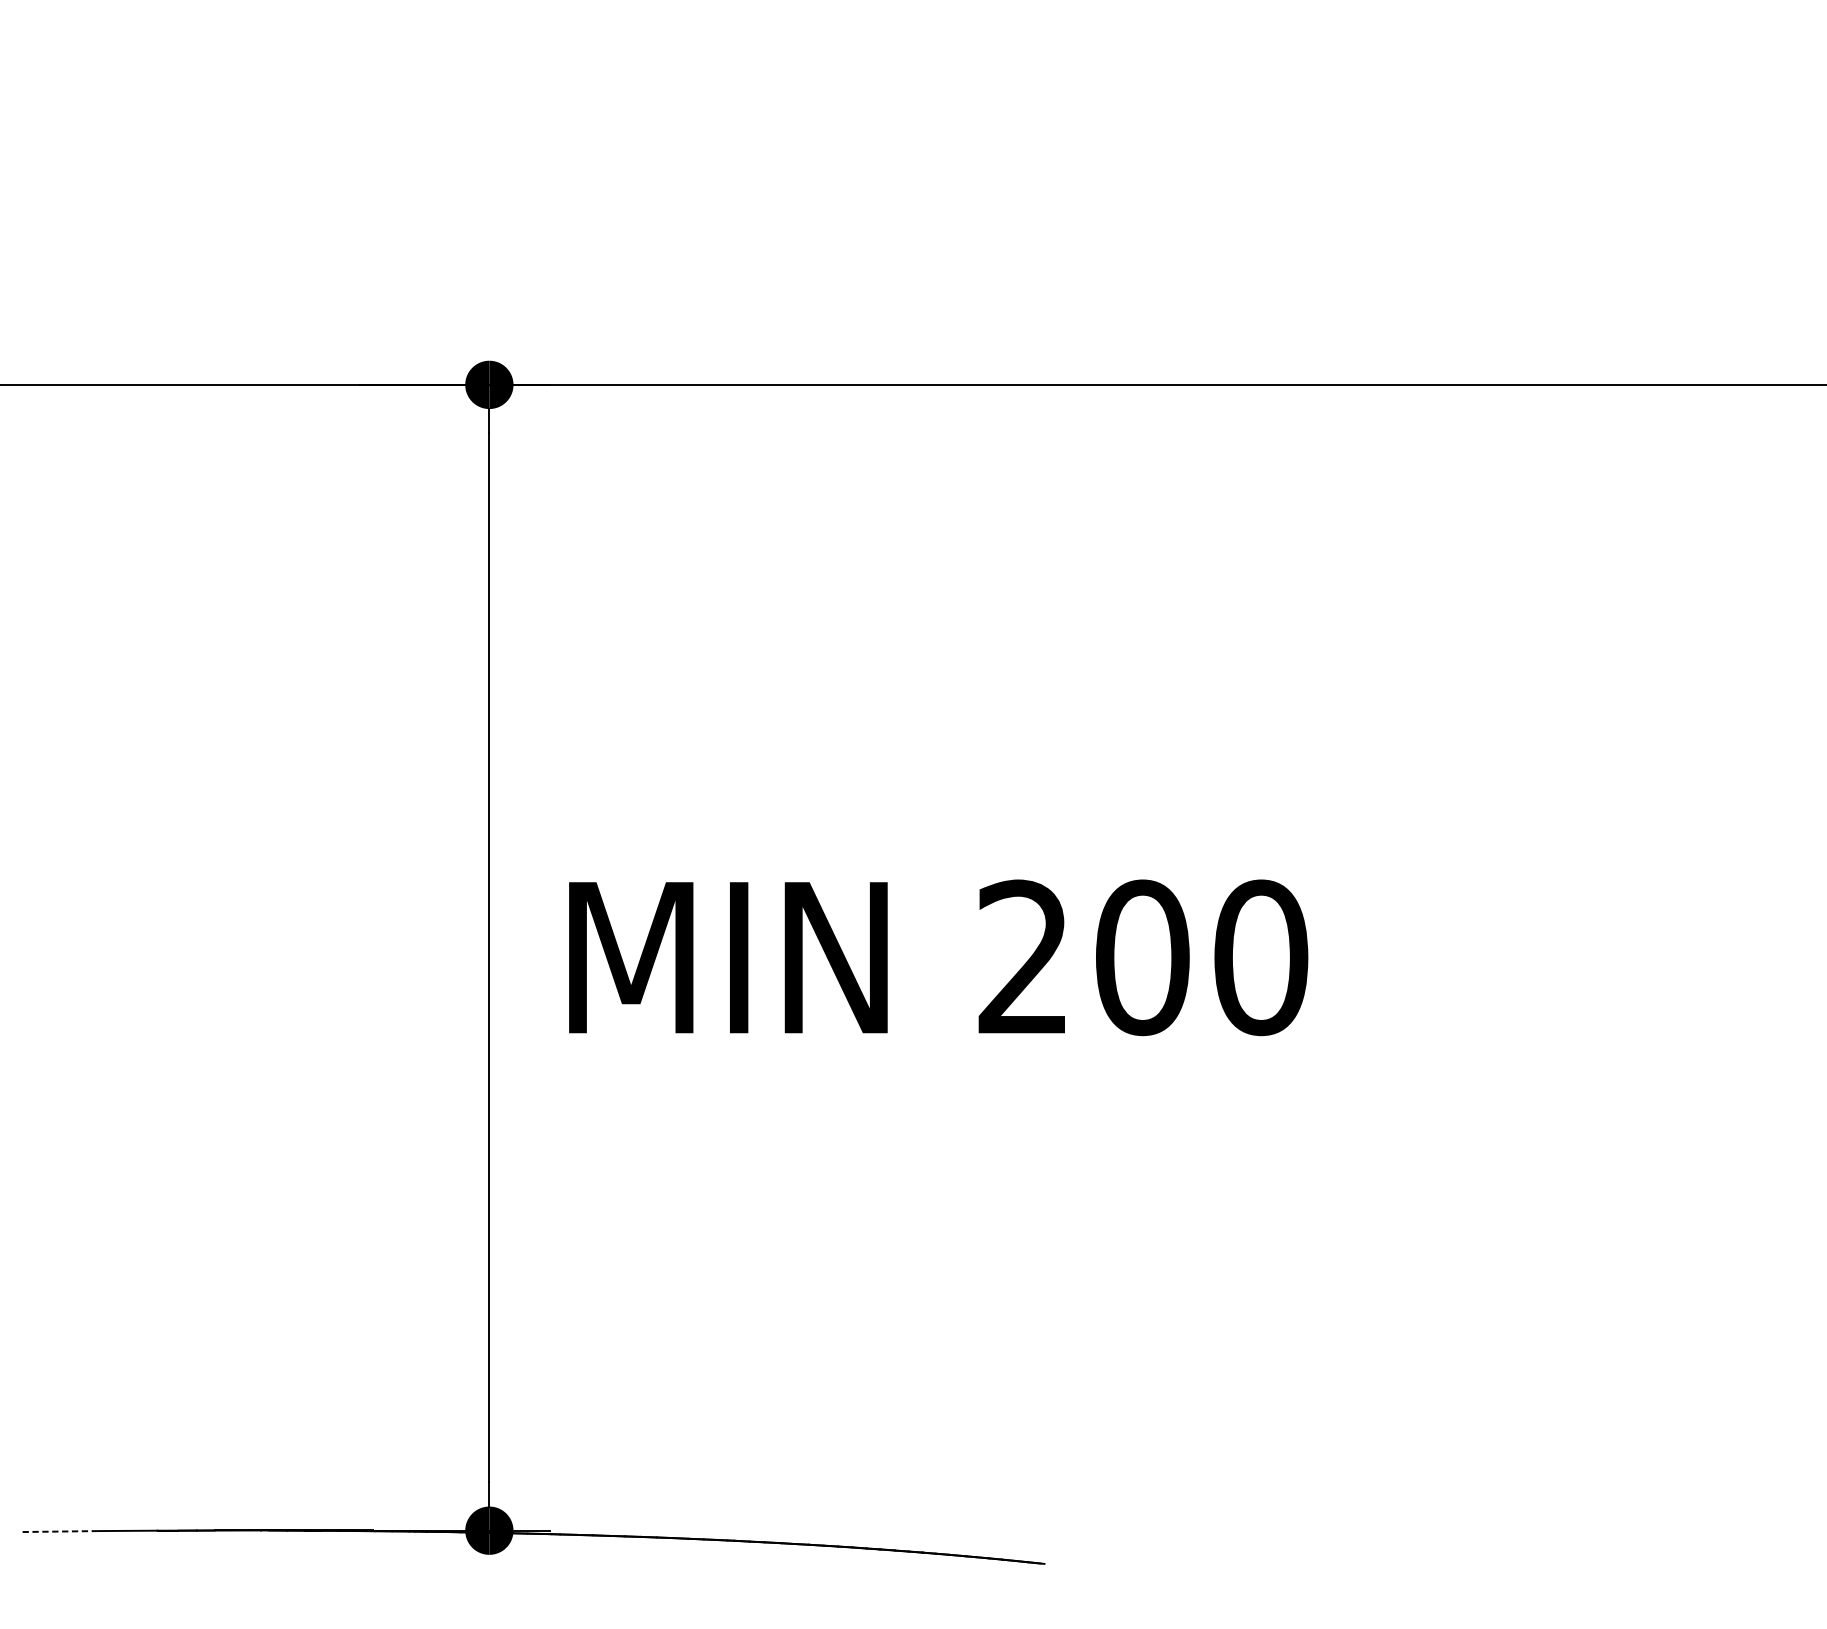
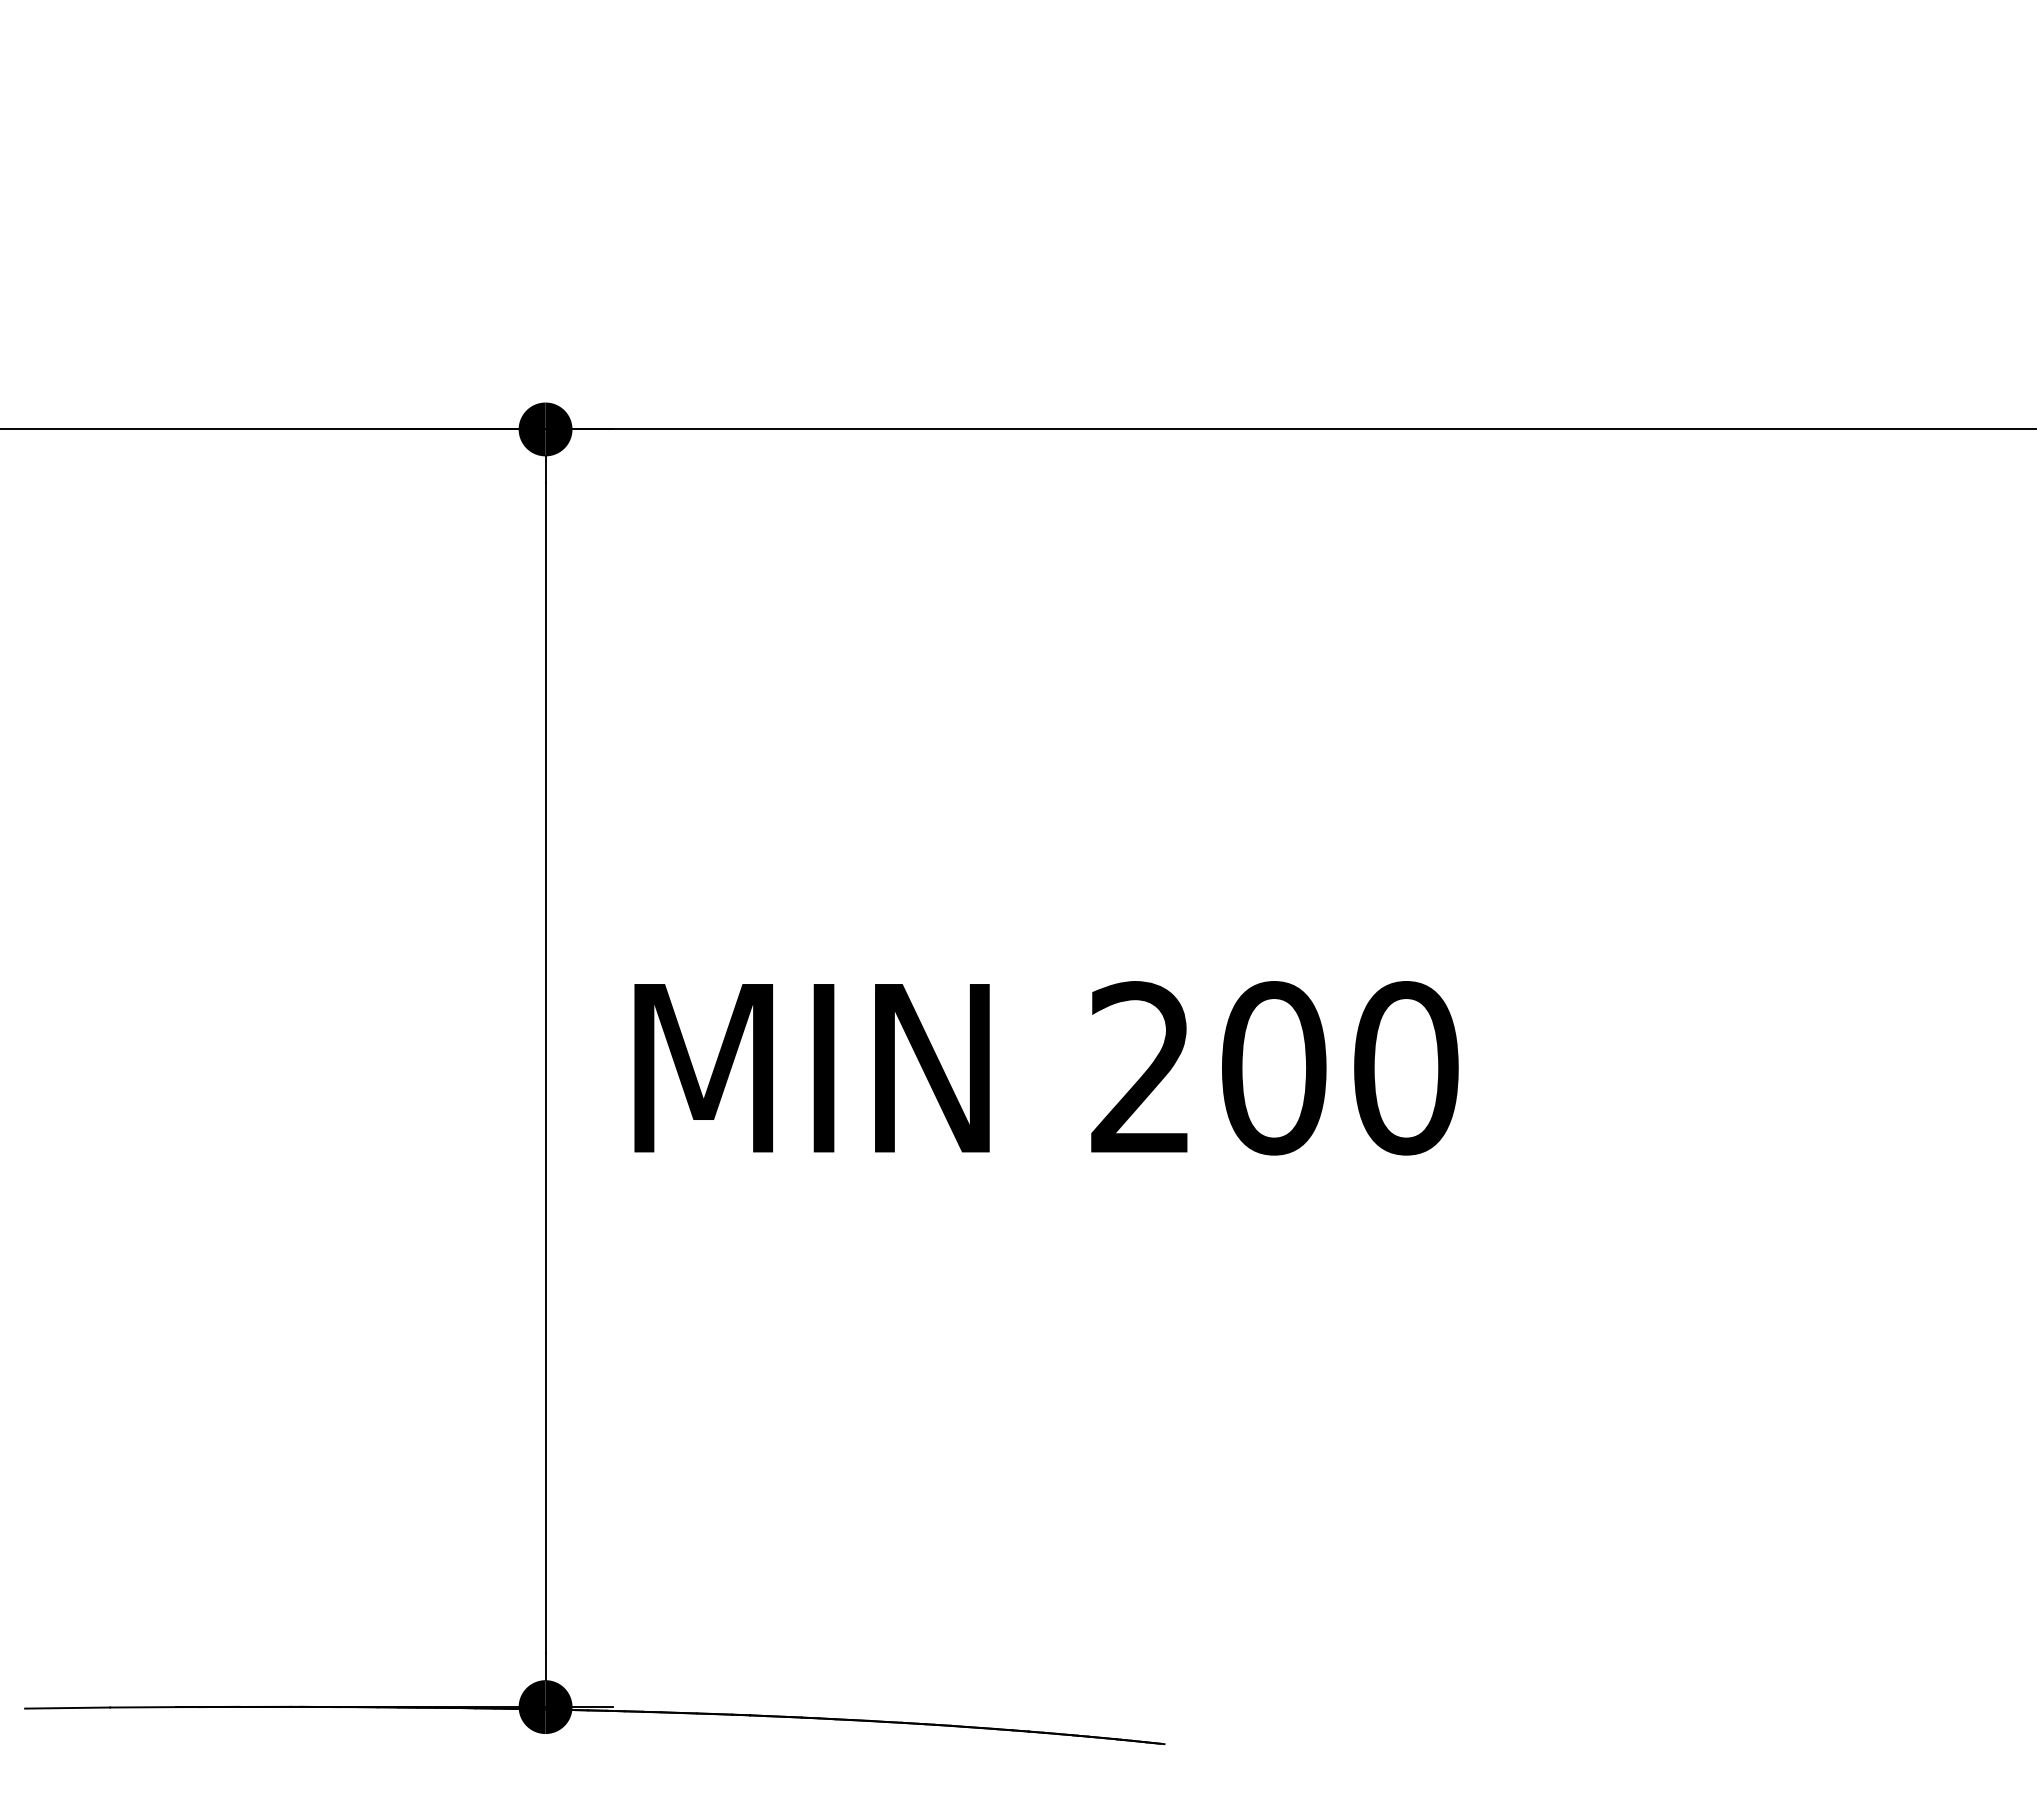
line: (60, 1531) -> (67, 1708), dashed -> solid

